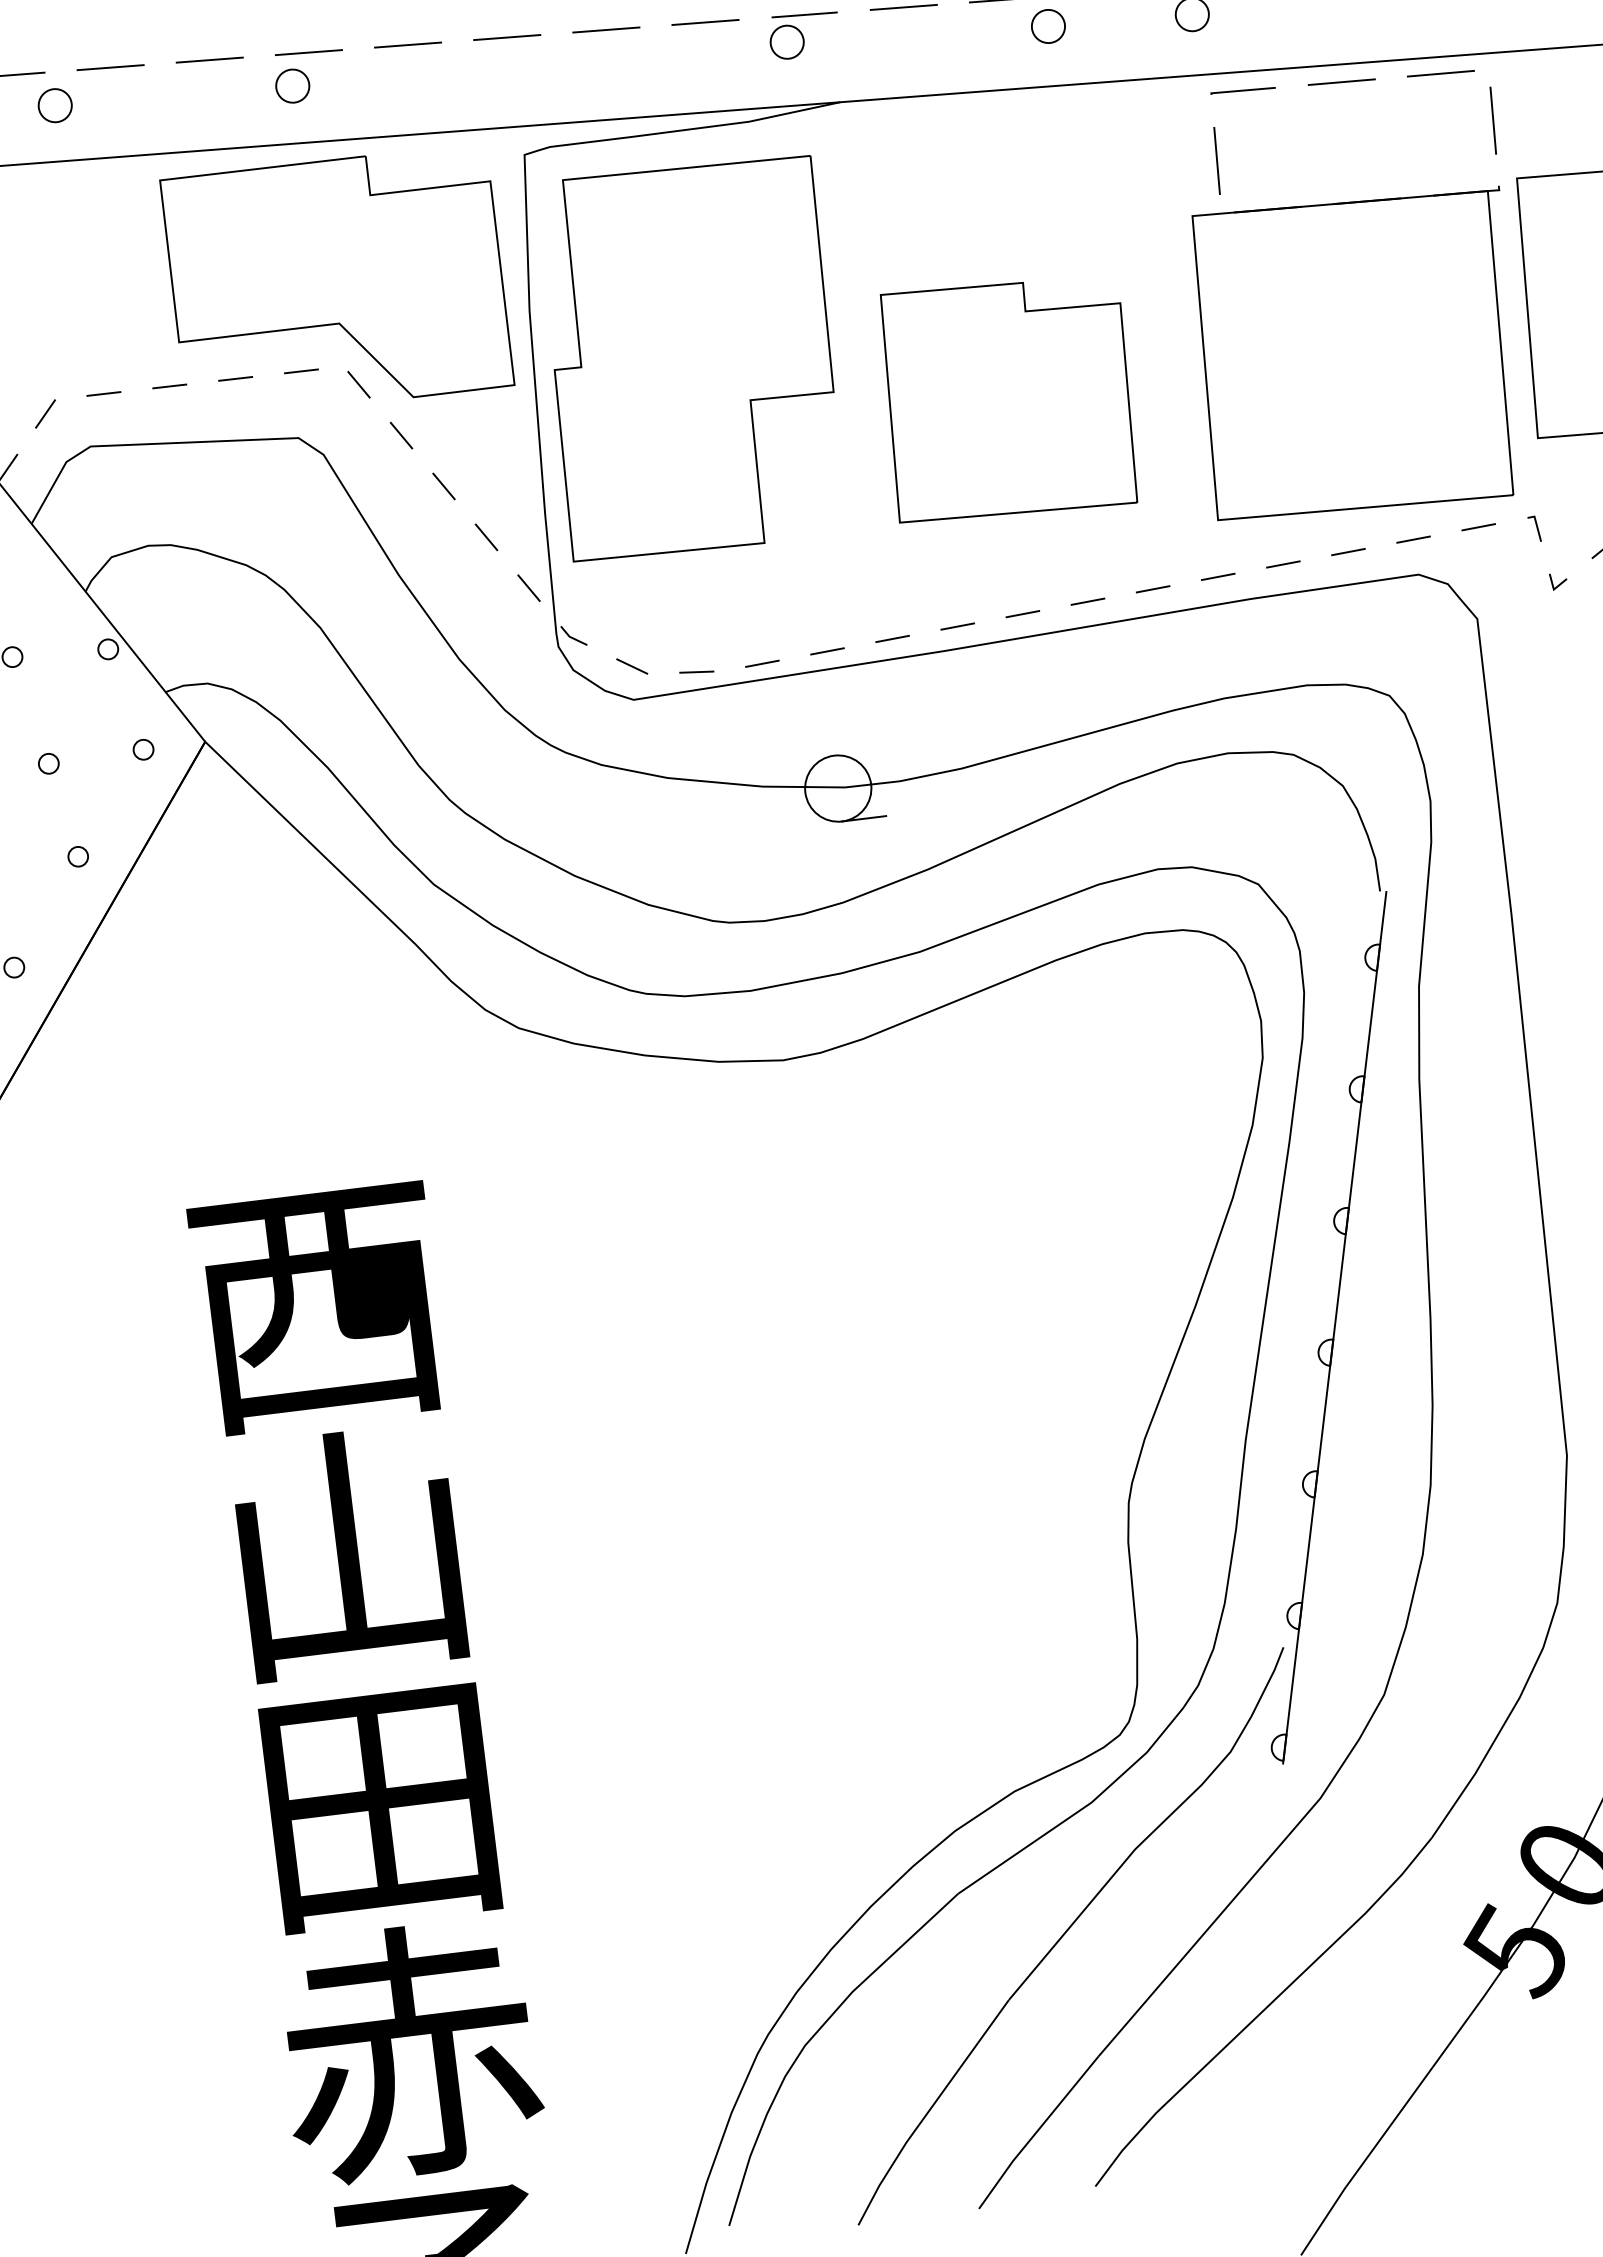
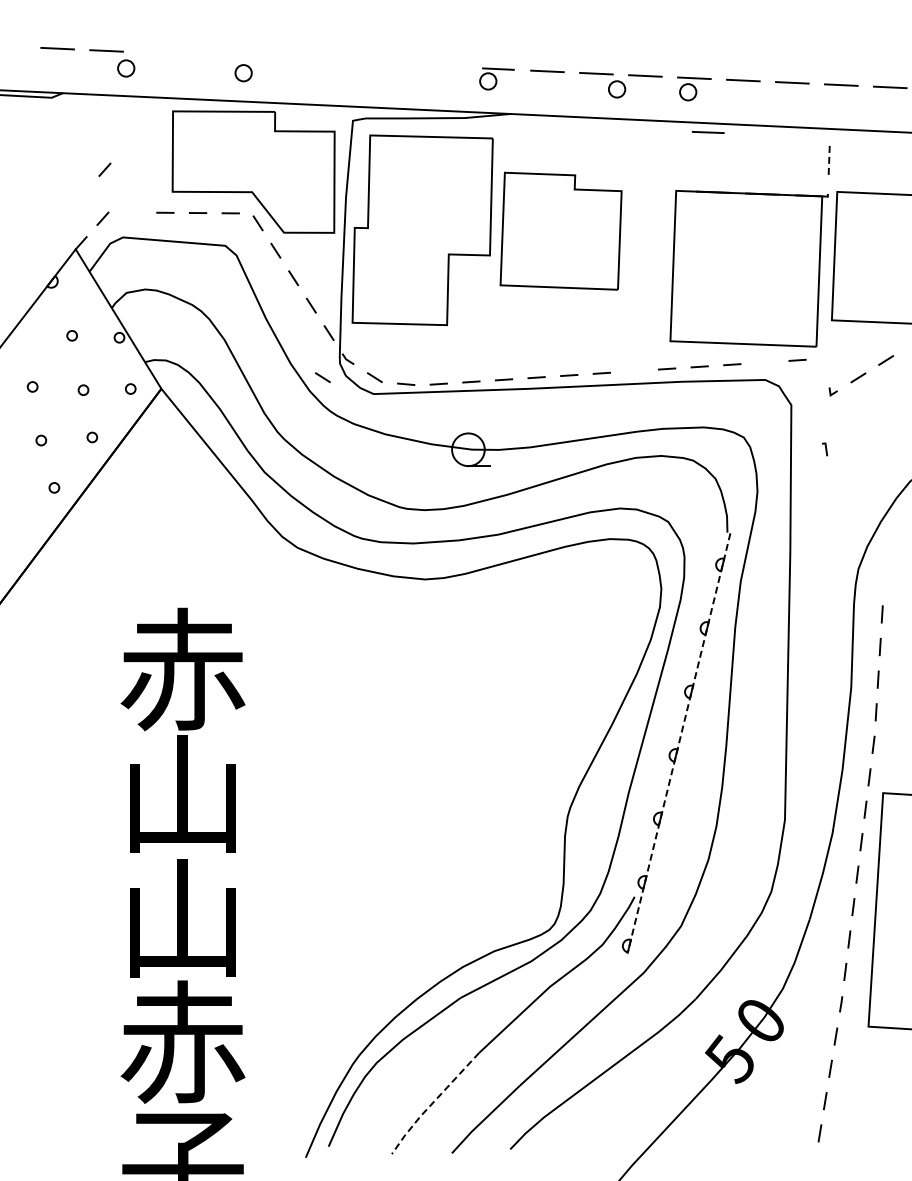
line: (705, 21) -> (449, 66), removed
line: (606, 29) -> (400, 64), removed
line: (507, 37) -> (351, 62), removed
line: (407, 43) -> (302, 59), removed
line: (308, 52) -> (253, 57), removed
line: (209, 60) -> (204, 55), removed
line: (110, 66) -> (155, 52), removed
line: (1441, 72) -> (806, 135), removed
line: (1341, 80) -> (757, 133), removed
line: (1494, 121) -> (829, 162), solid -> dashed
line: (1217, 161) -> (691, 165), removed
line: (36, 314) -> (104, 169), added
line: (103, 393) -> (132, 212), removed
part: (1006, 397) -> (560, 230), moved
line: (1535, 528) -> (825, 449), moved
line: (1412, 539) -> (764, 362), removed
line: (1152, 587) -> (634, 370), removed
line: (526, 679) -> (322, 377), added
text: (317, 1301) -> (182, 669), 西 -> 赤
line: (1333, 1329) -> (678, 744), solid -> dashed
text: (378, 1802) -> (182, 918), 田 -> 山
line: (927, 2113) -> (432, 1103), solid -> dashed

